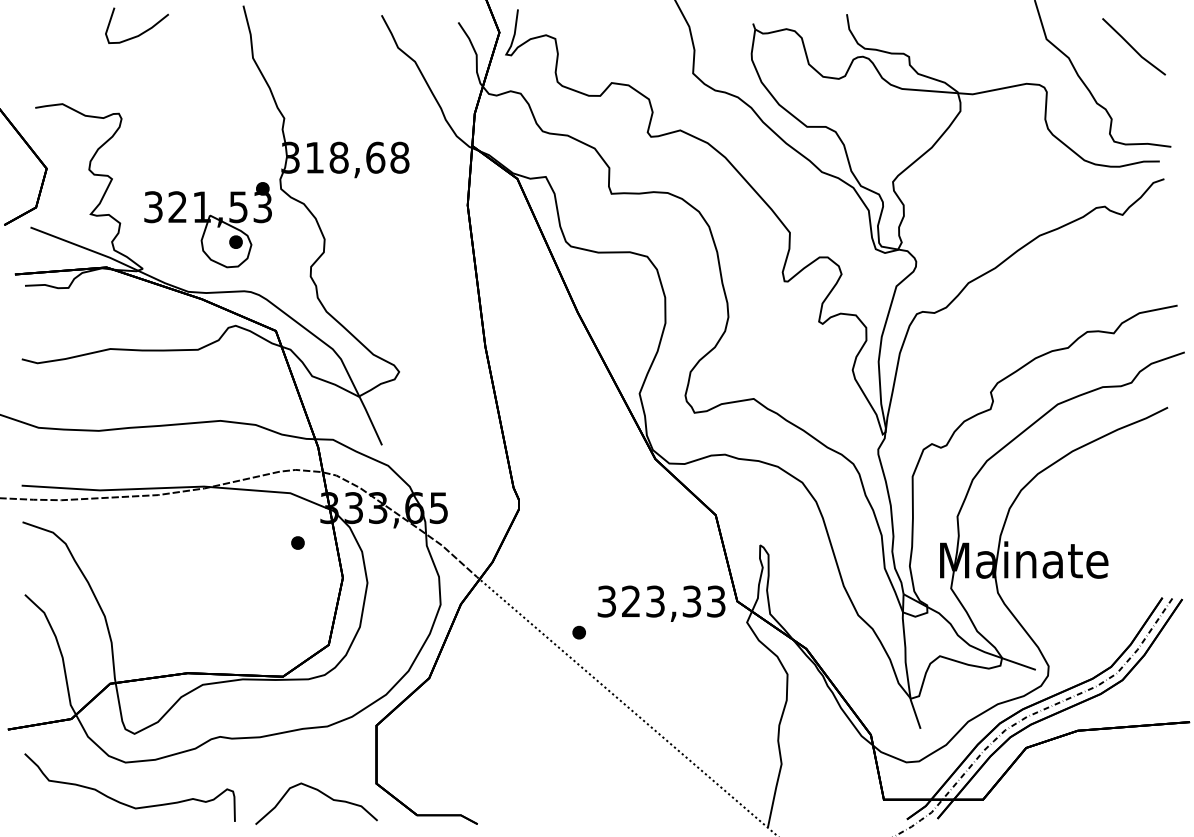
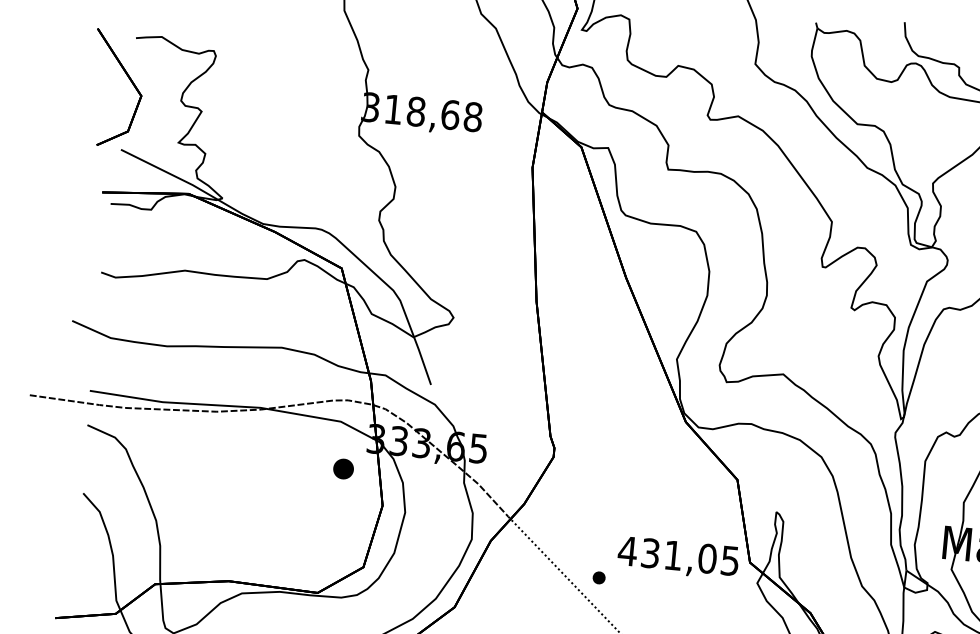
part: (207, 225) -> (286, 163), removed
part: (297, 542) -> (343, 468), size x1.6
text: (660, 601) -> (678, 555), 323,33 -> 431,05

